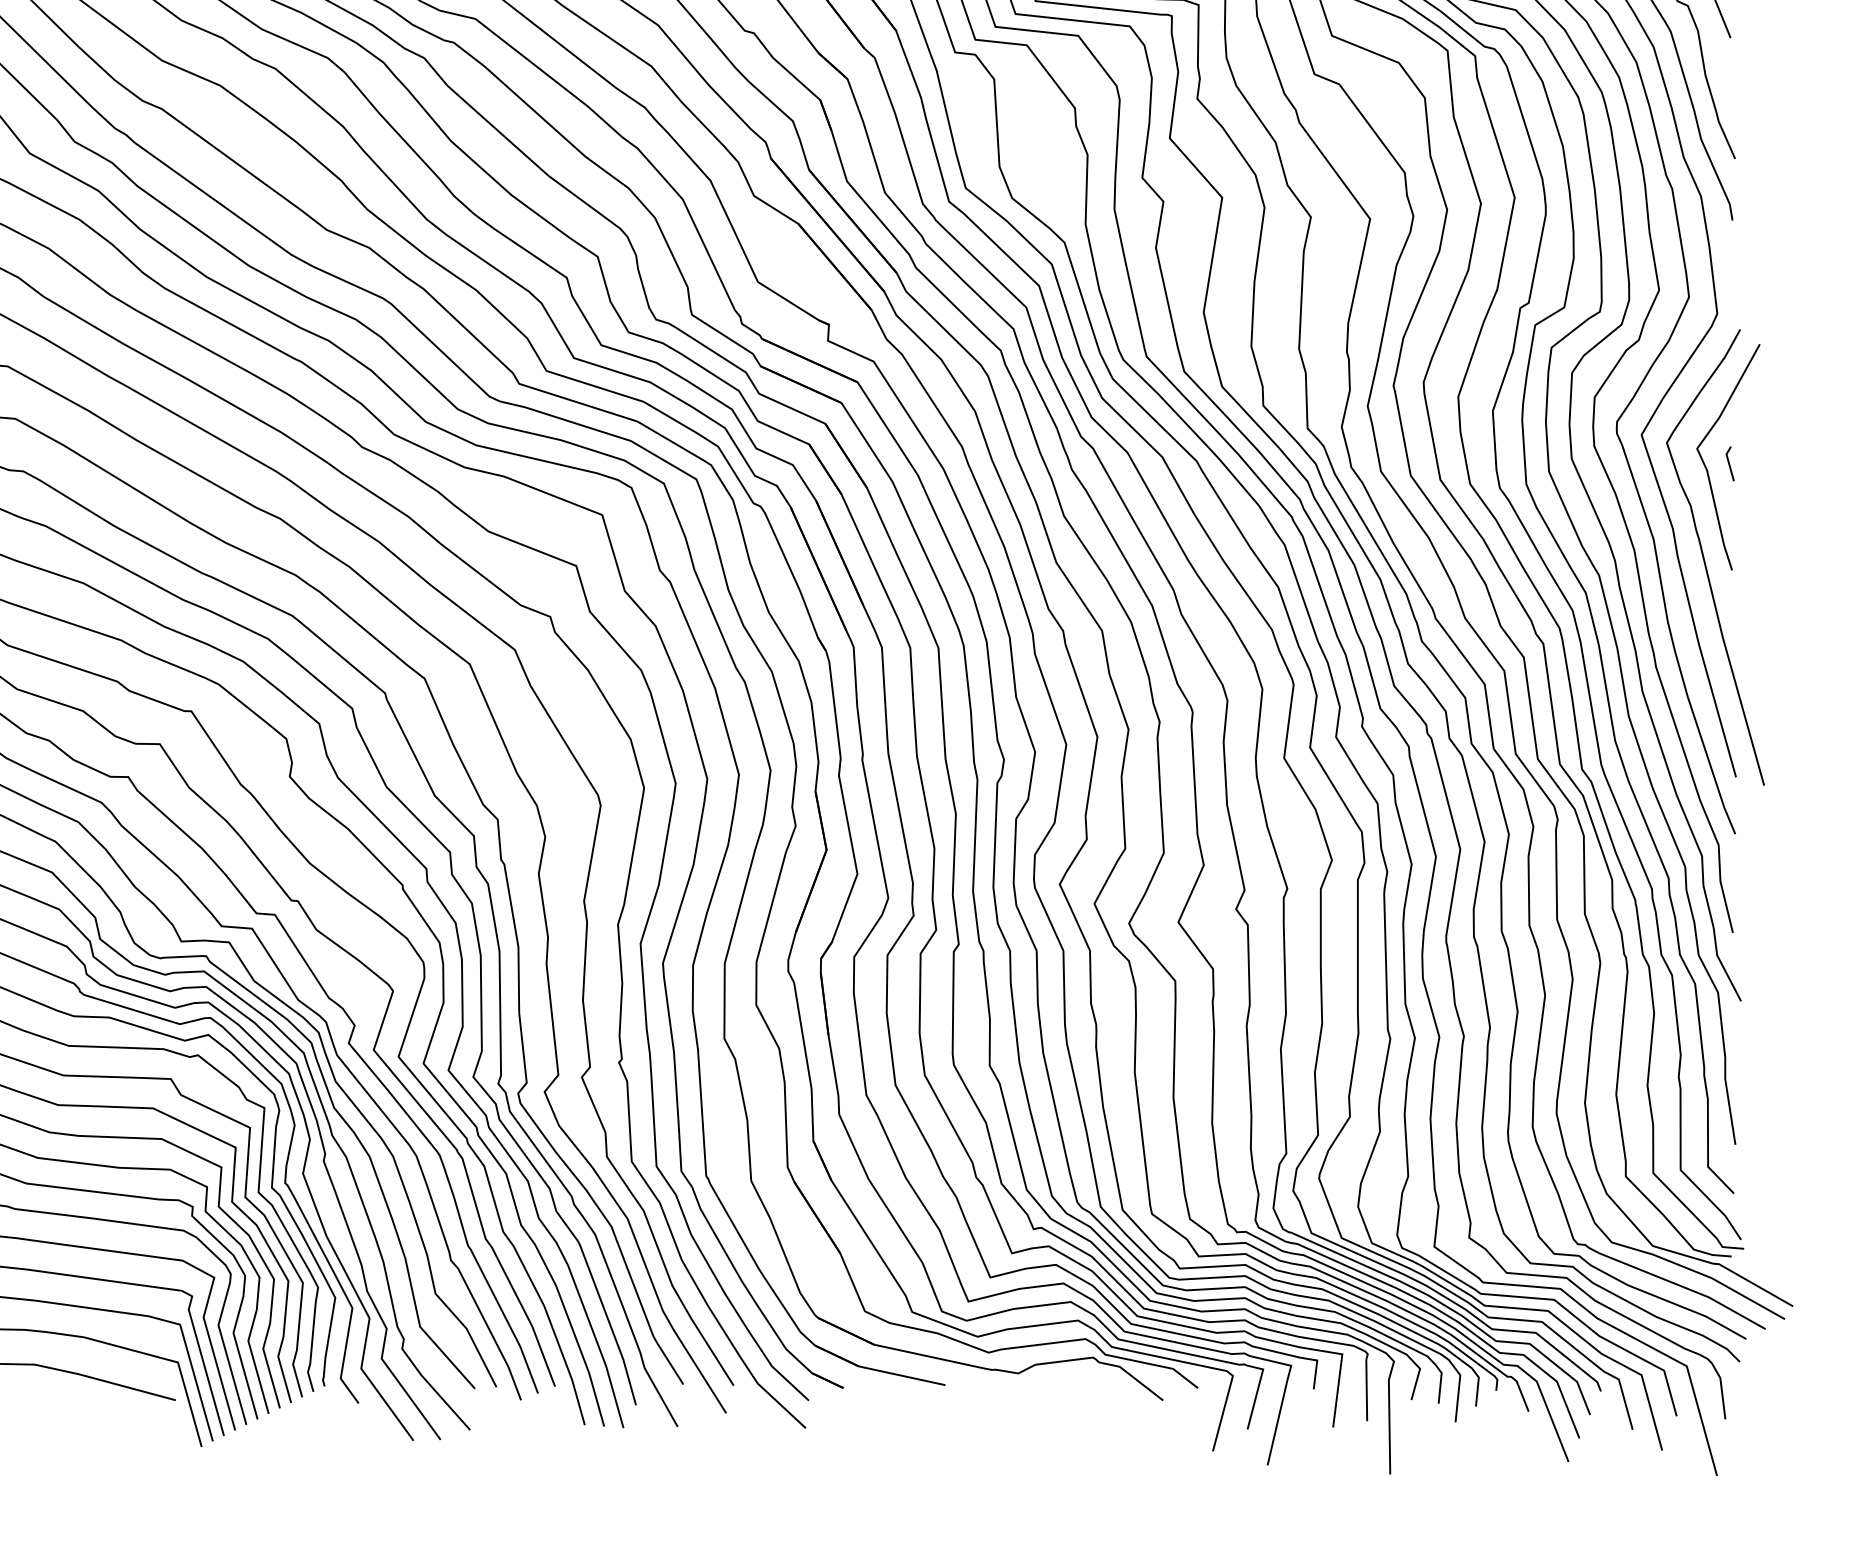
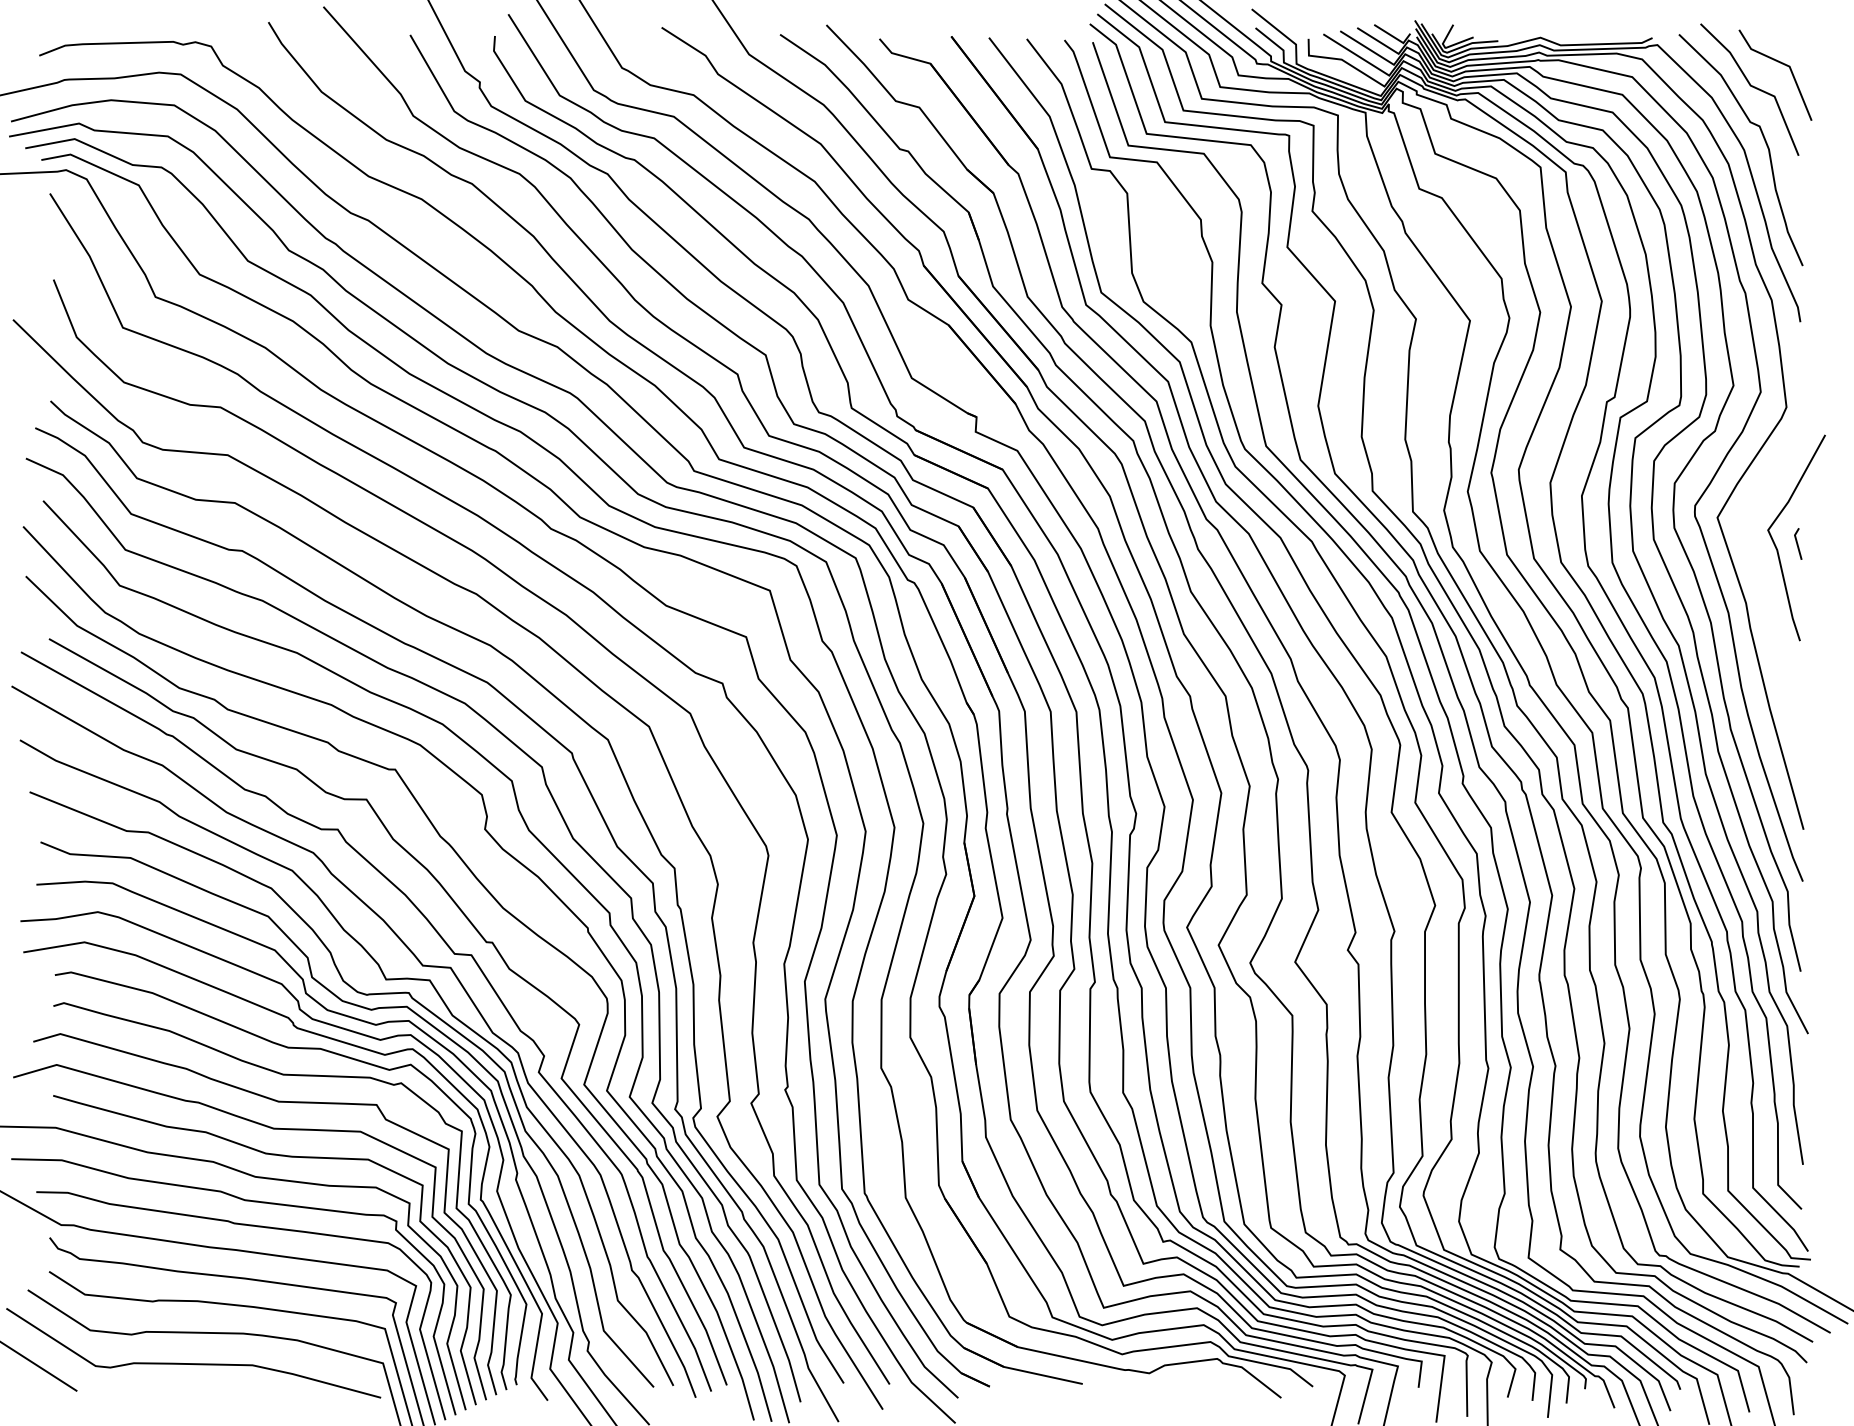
curve: (1705, 558) -> (1775, 630), removed

